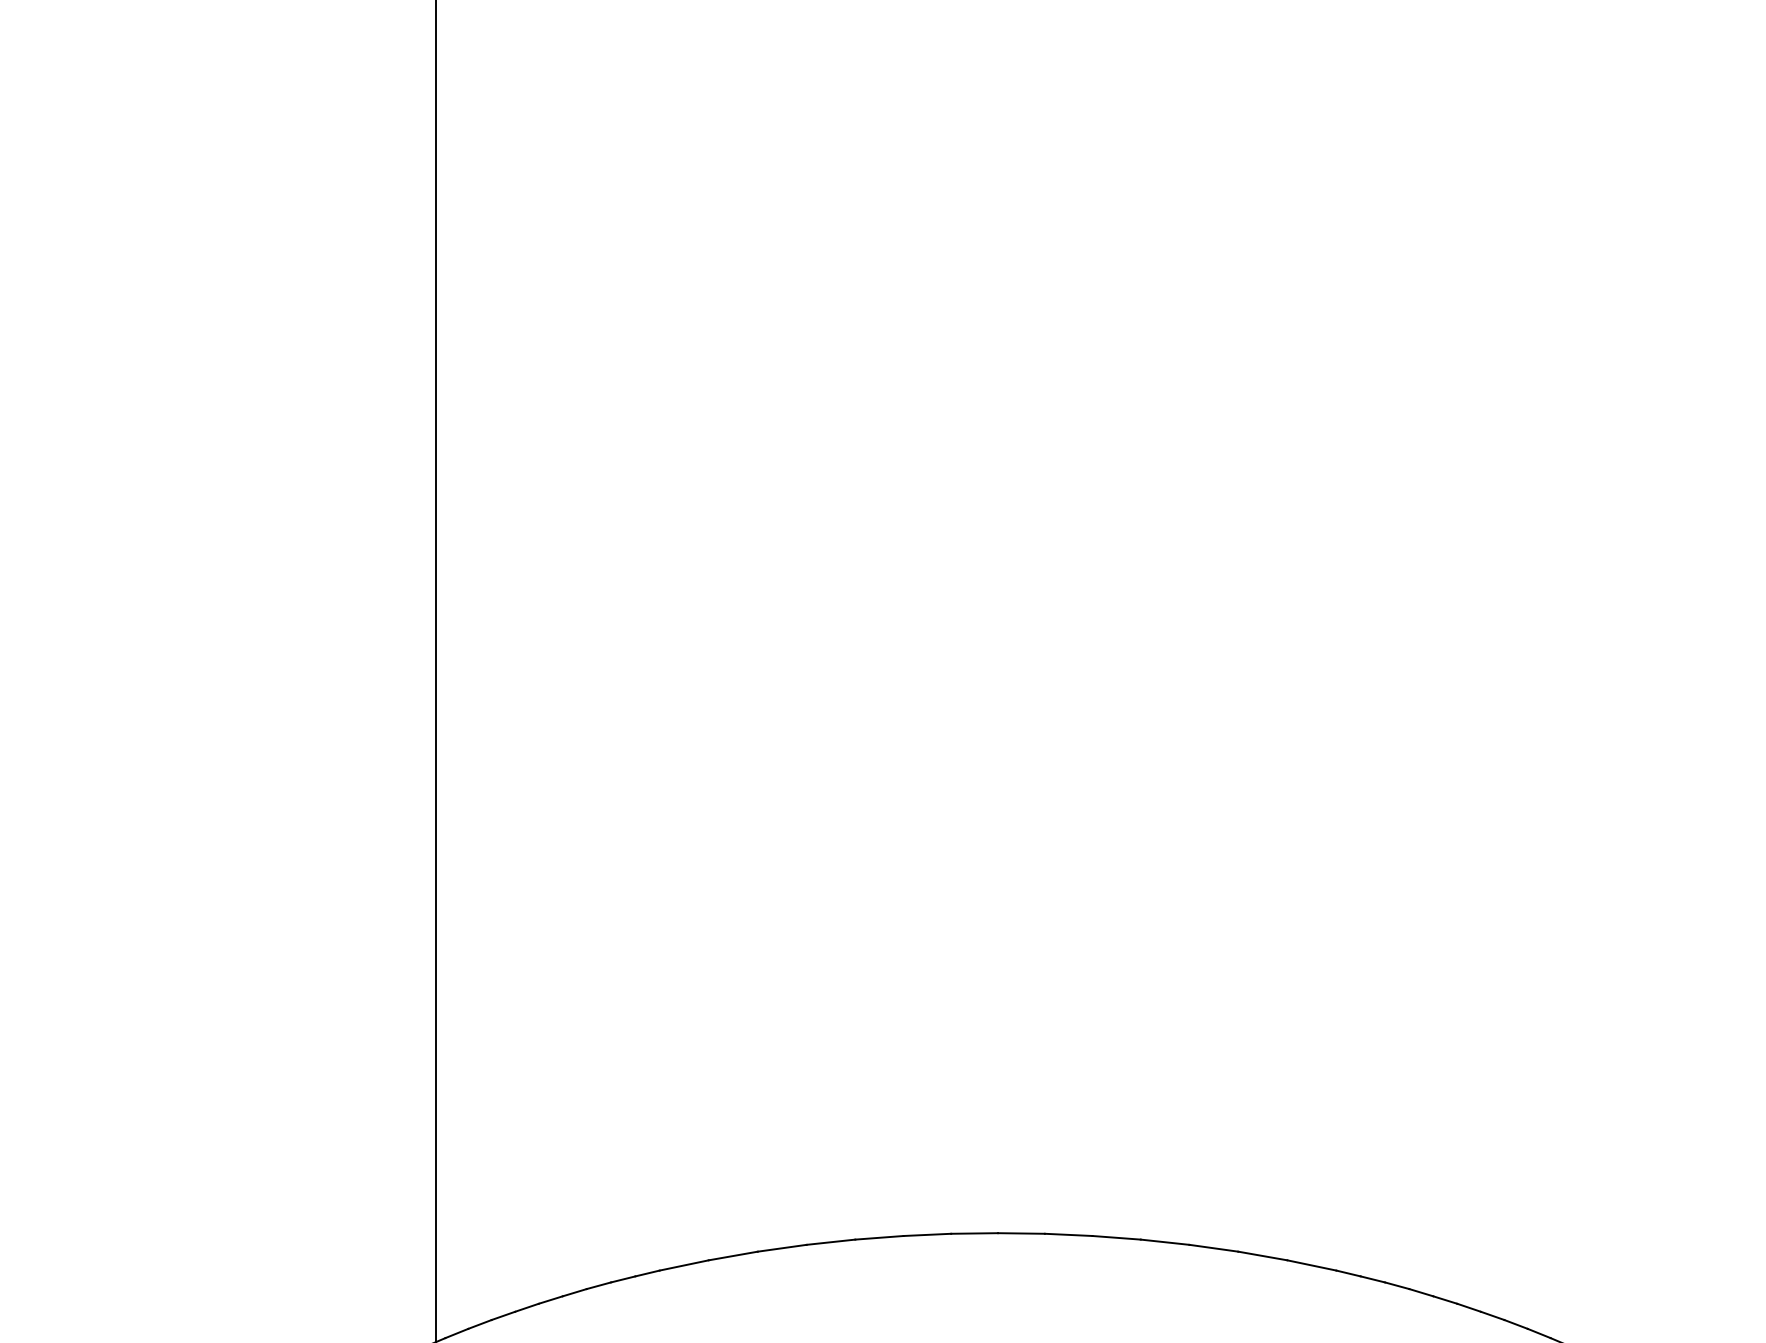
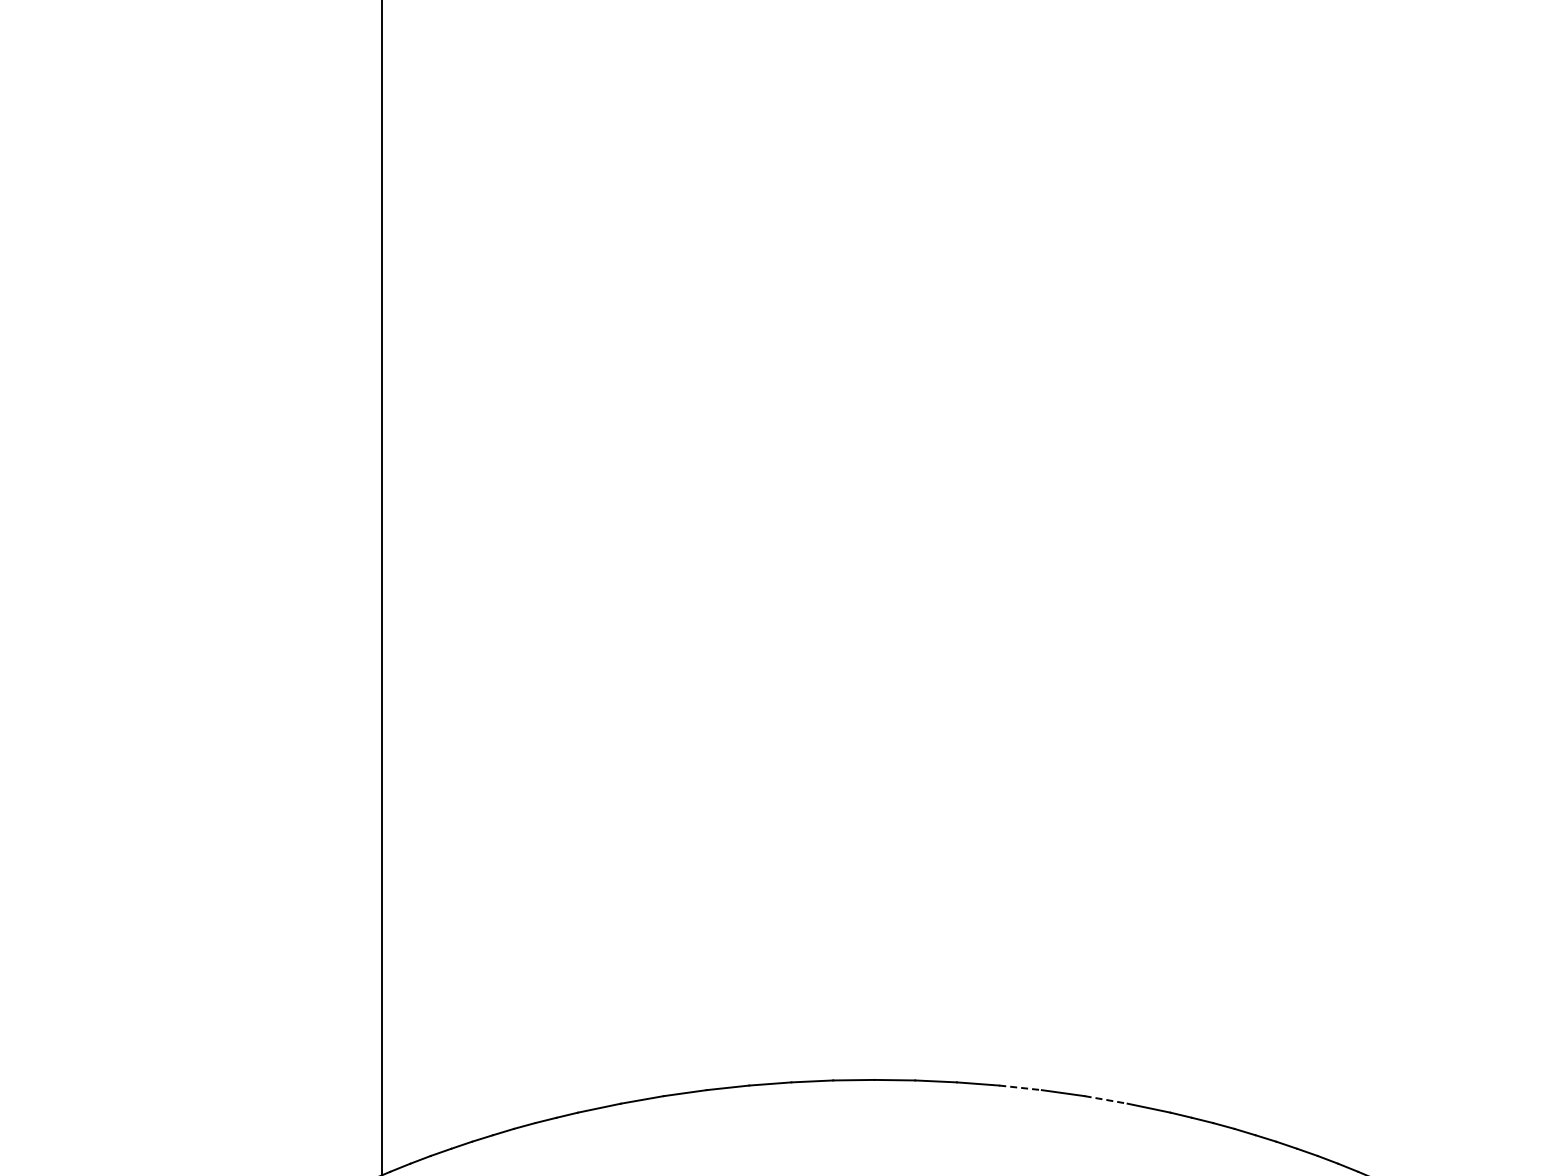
line: (1166, 1241) -> (1021, 1087), solid -> dashed
line: (1263, 1255) -> (1106, 1099), solid -> dashed

